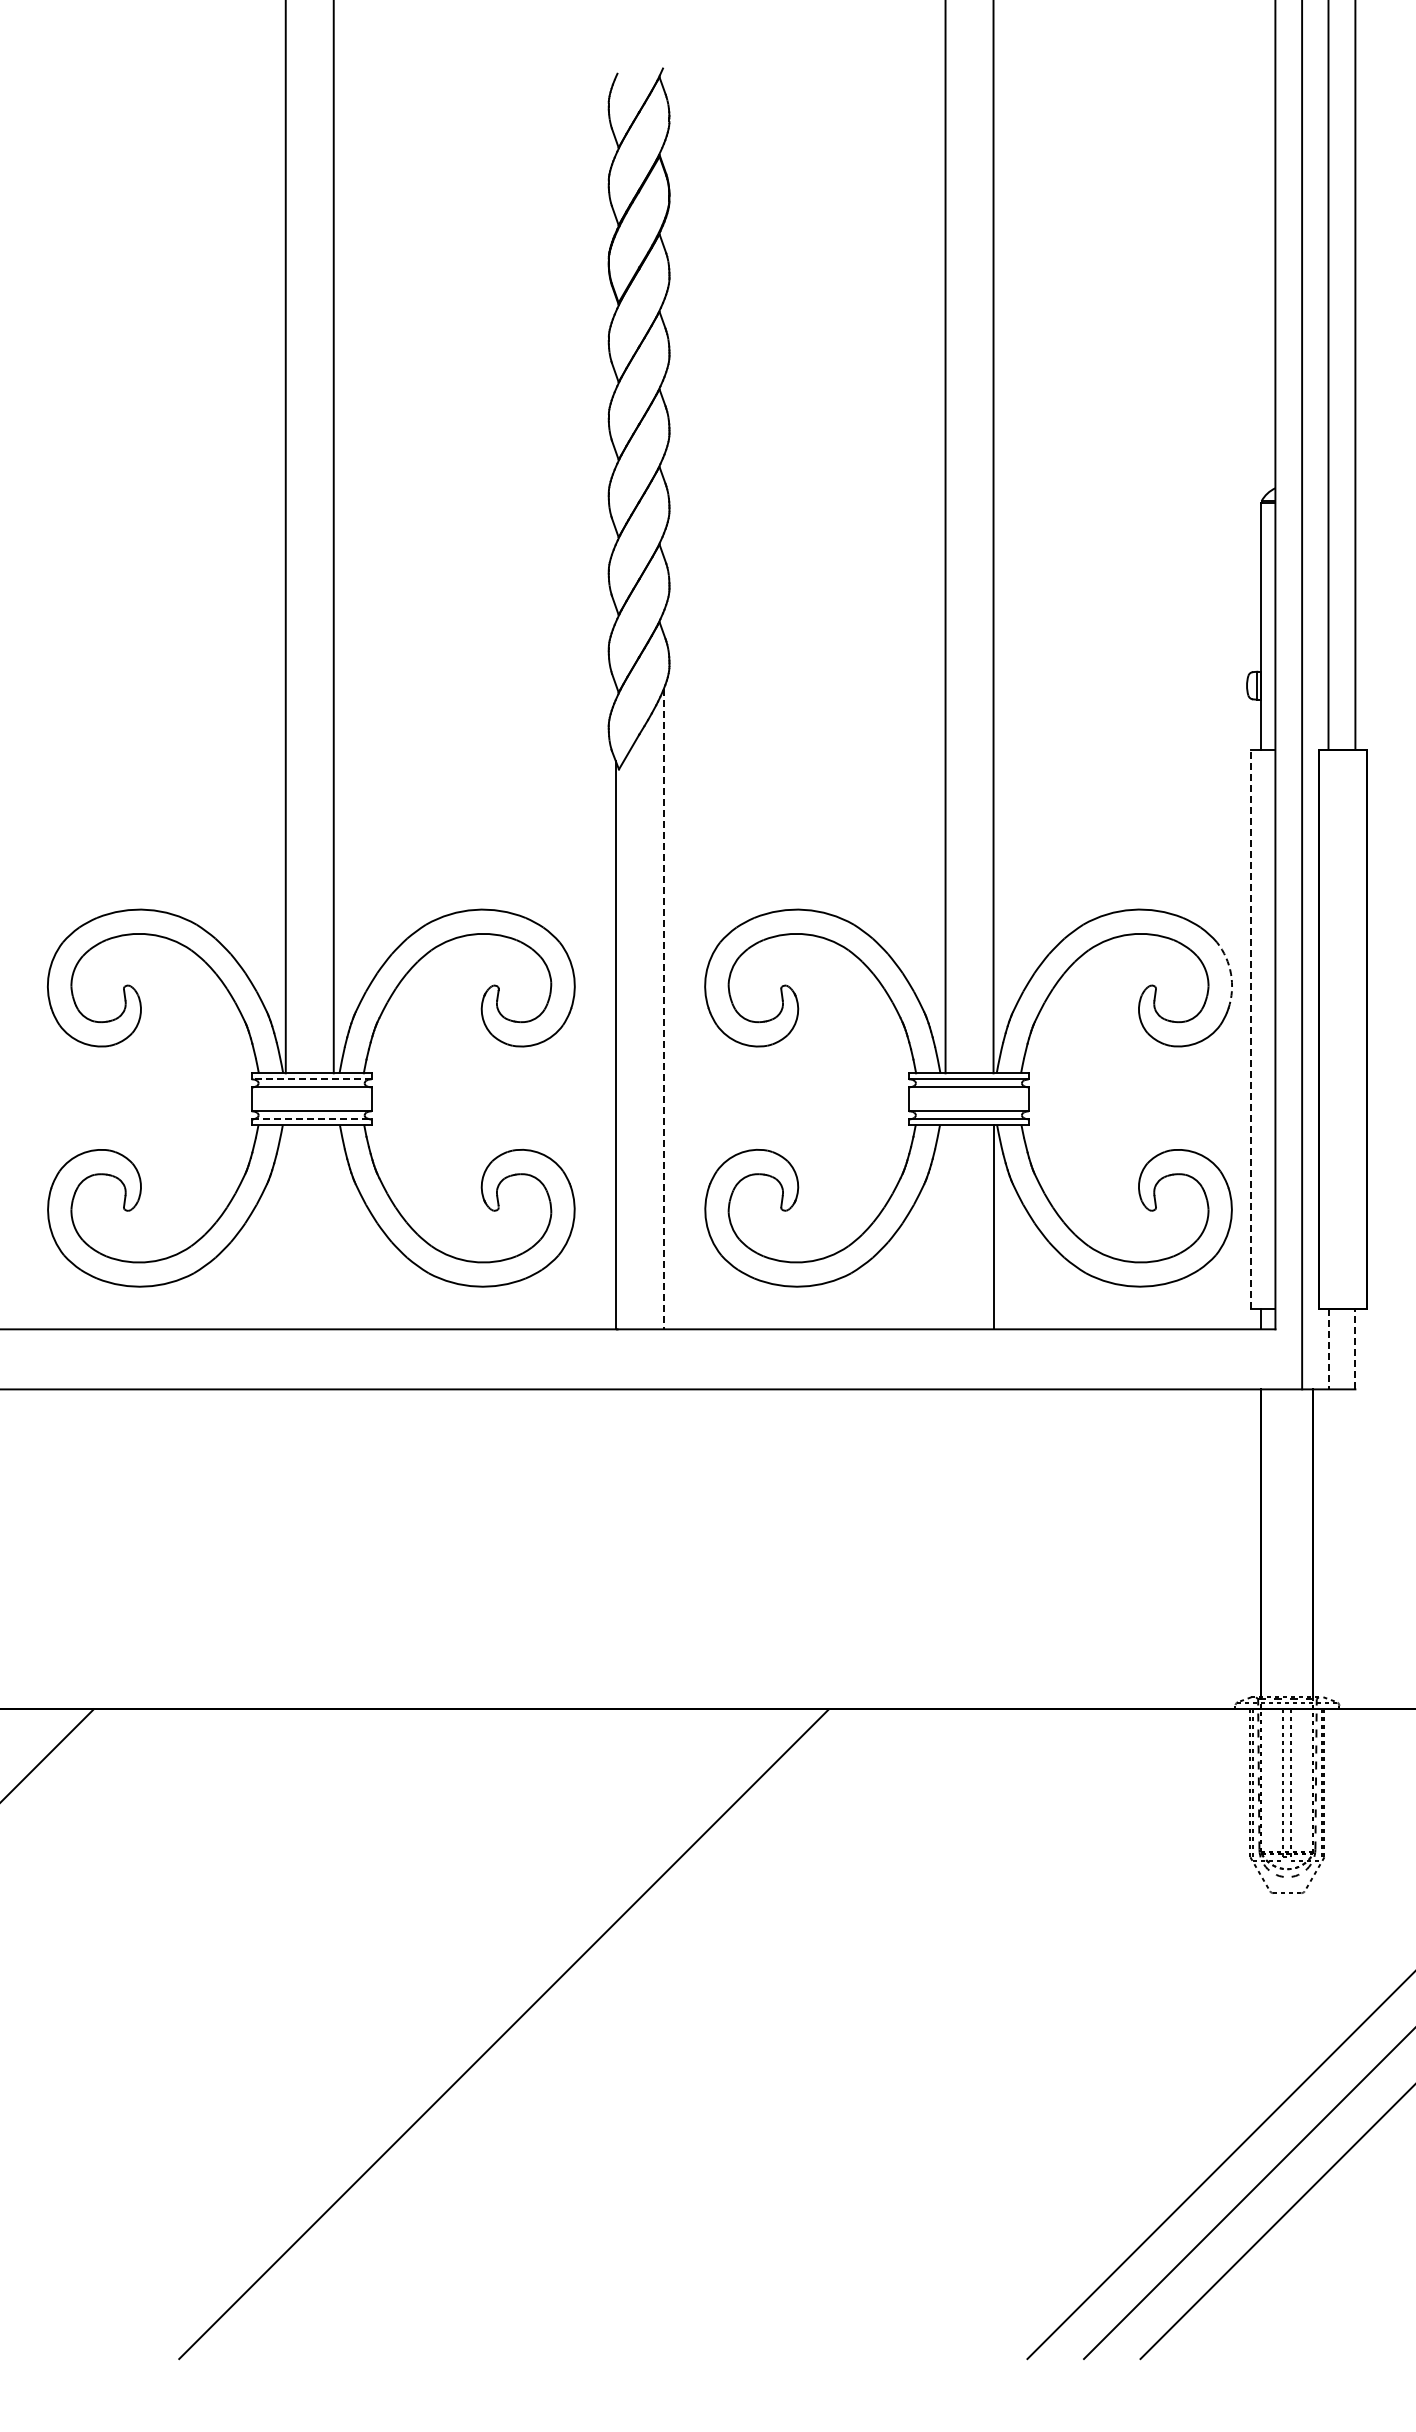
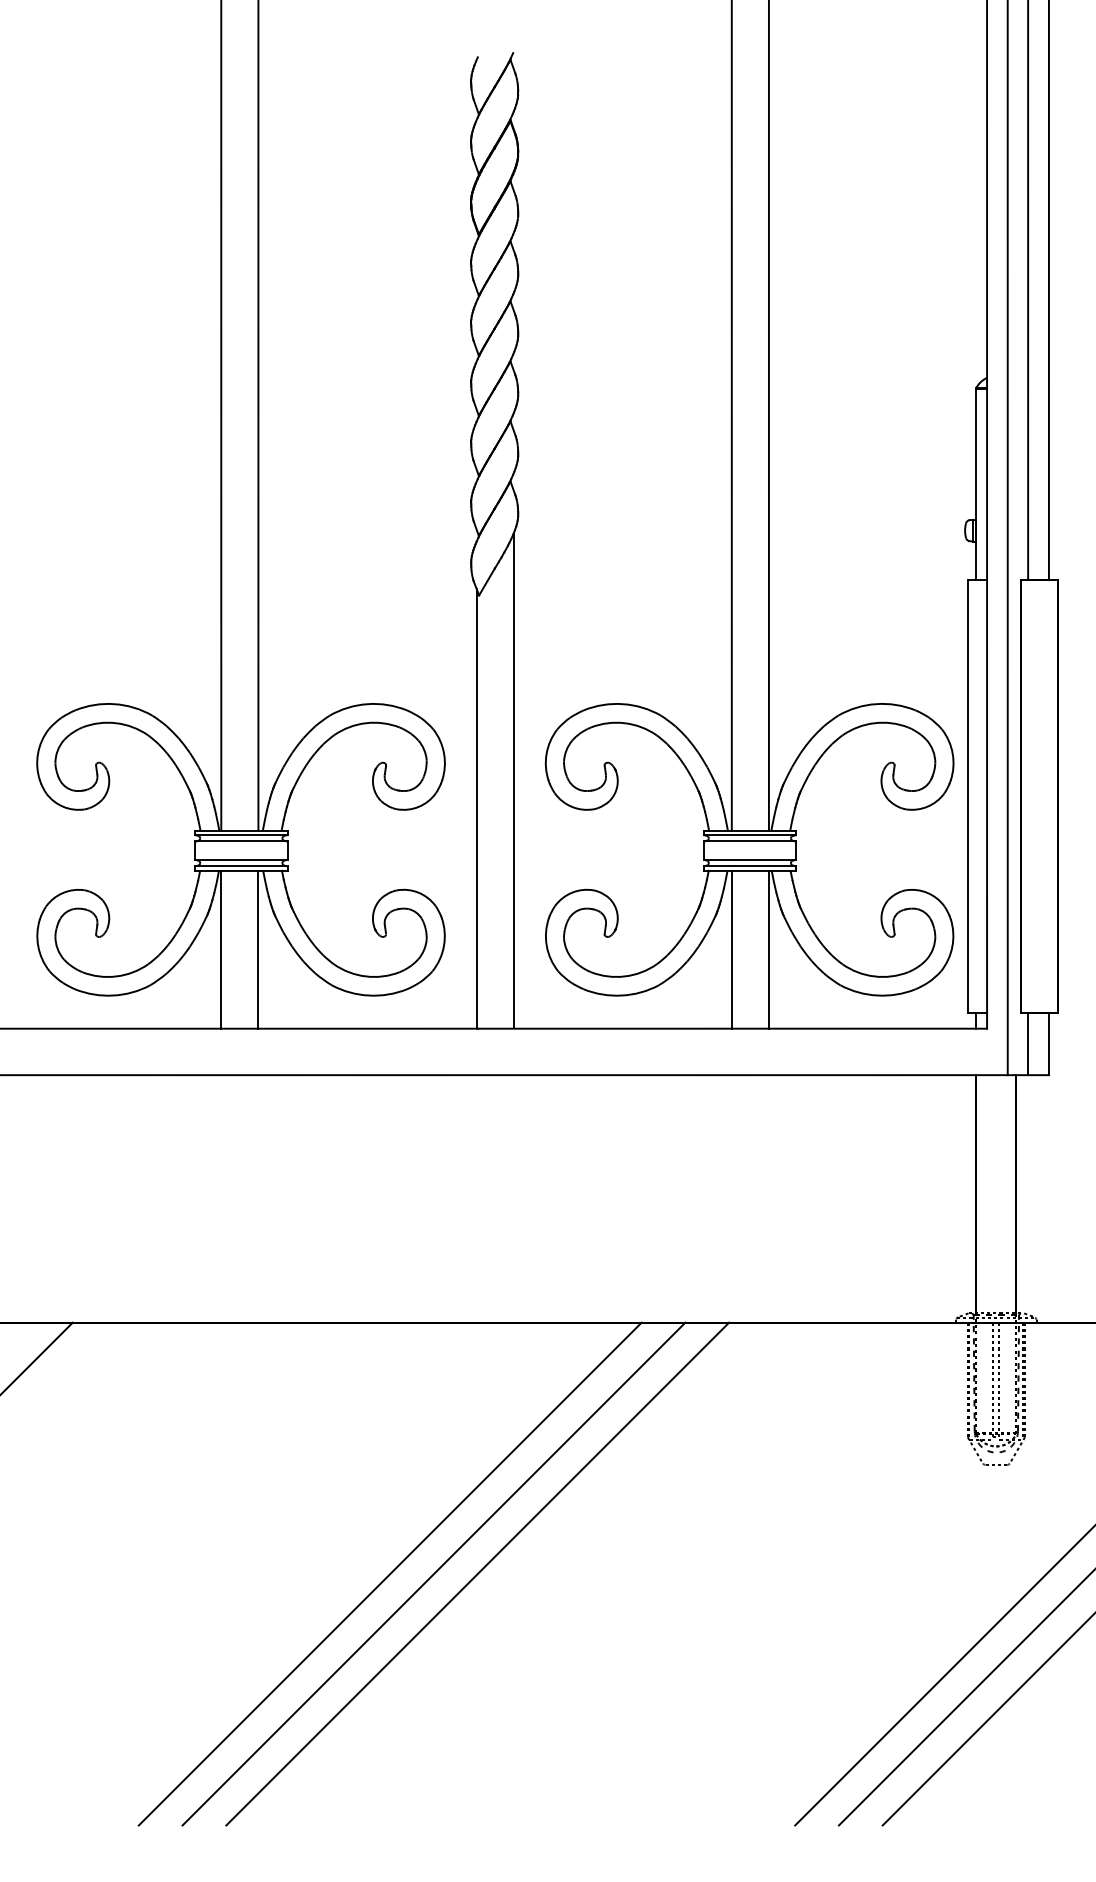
arc: (1231, 974) -> (953, 754), dashed -> solid
line: (663, 1009) -> (513, 781), dashed -> solid
line: (1251, 1029) -> (968, 796), dashed -> solid
line: (311, 1079) -> (241, 835), dashed -> solid
line: (311, 1119) -> (241, 866), dashed -> solid
line: (285, 1227) -> (221, 949), added
line: (333, 1227) -> (258, 949), added
line: (945, 1227) -> (731, 949), added
line: (1328, 1349) -> (1028, 1044), dashed -> solid
line: (1355, 1349) -> (1049, 1044), dashed -> solid
line: (560, 2034) -> (433, 1574), added
line: (617, 2034) -> (477, 1574), added

